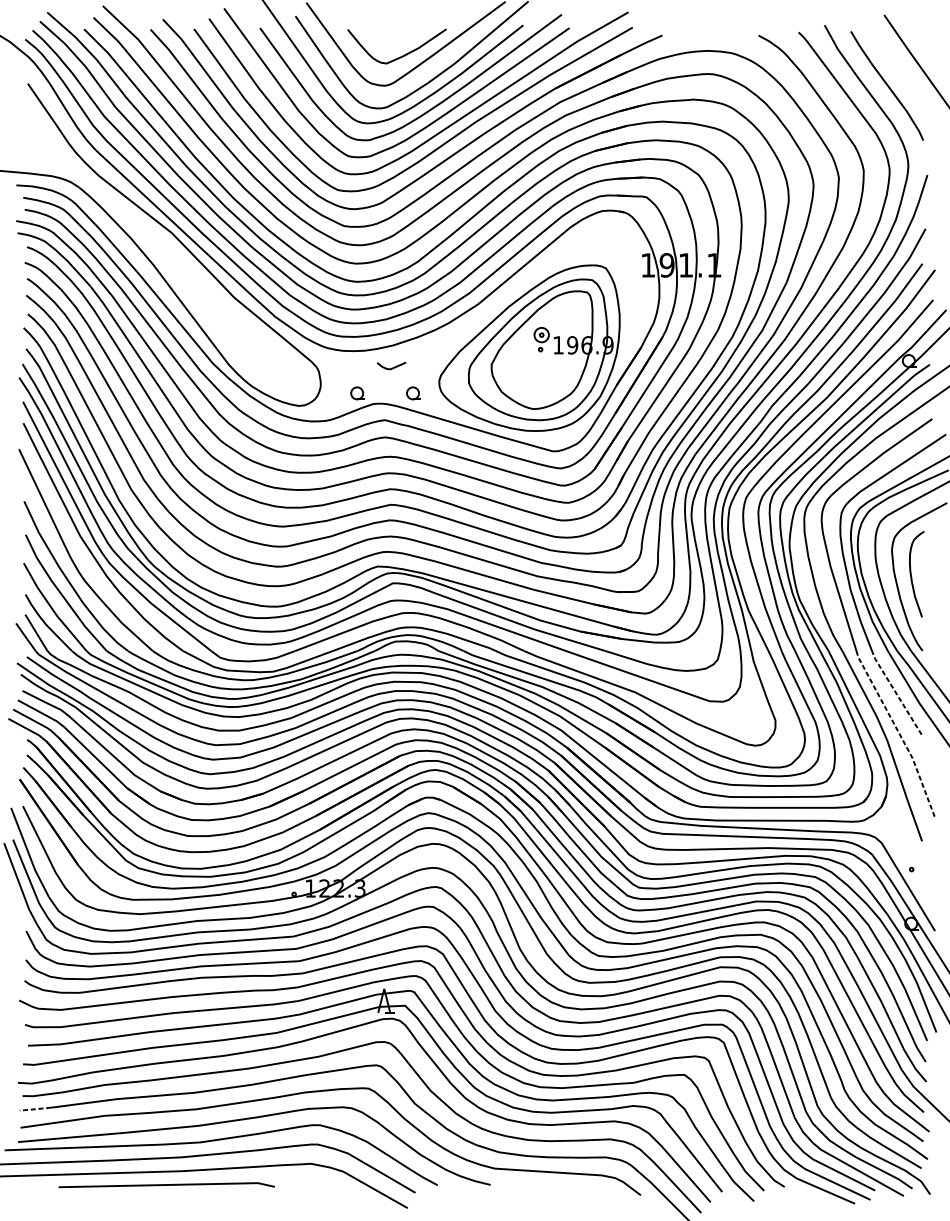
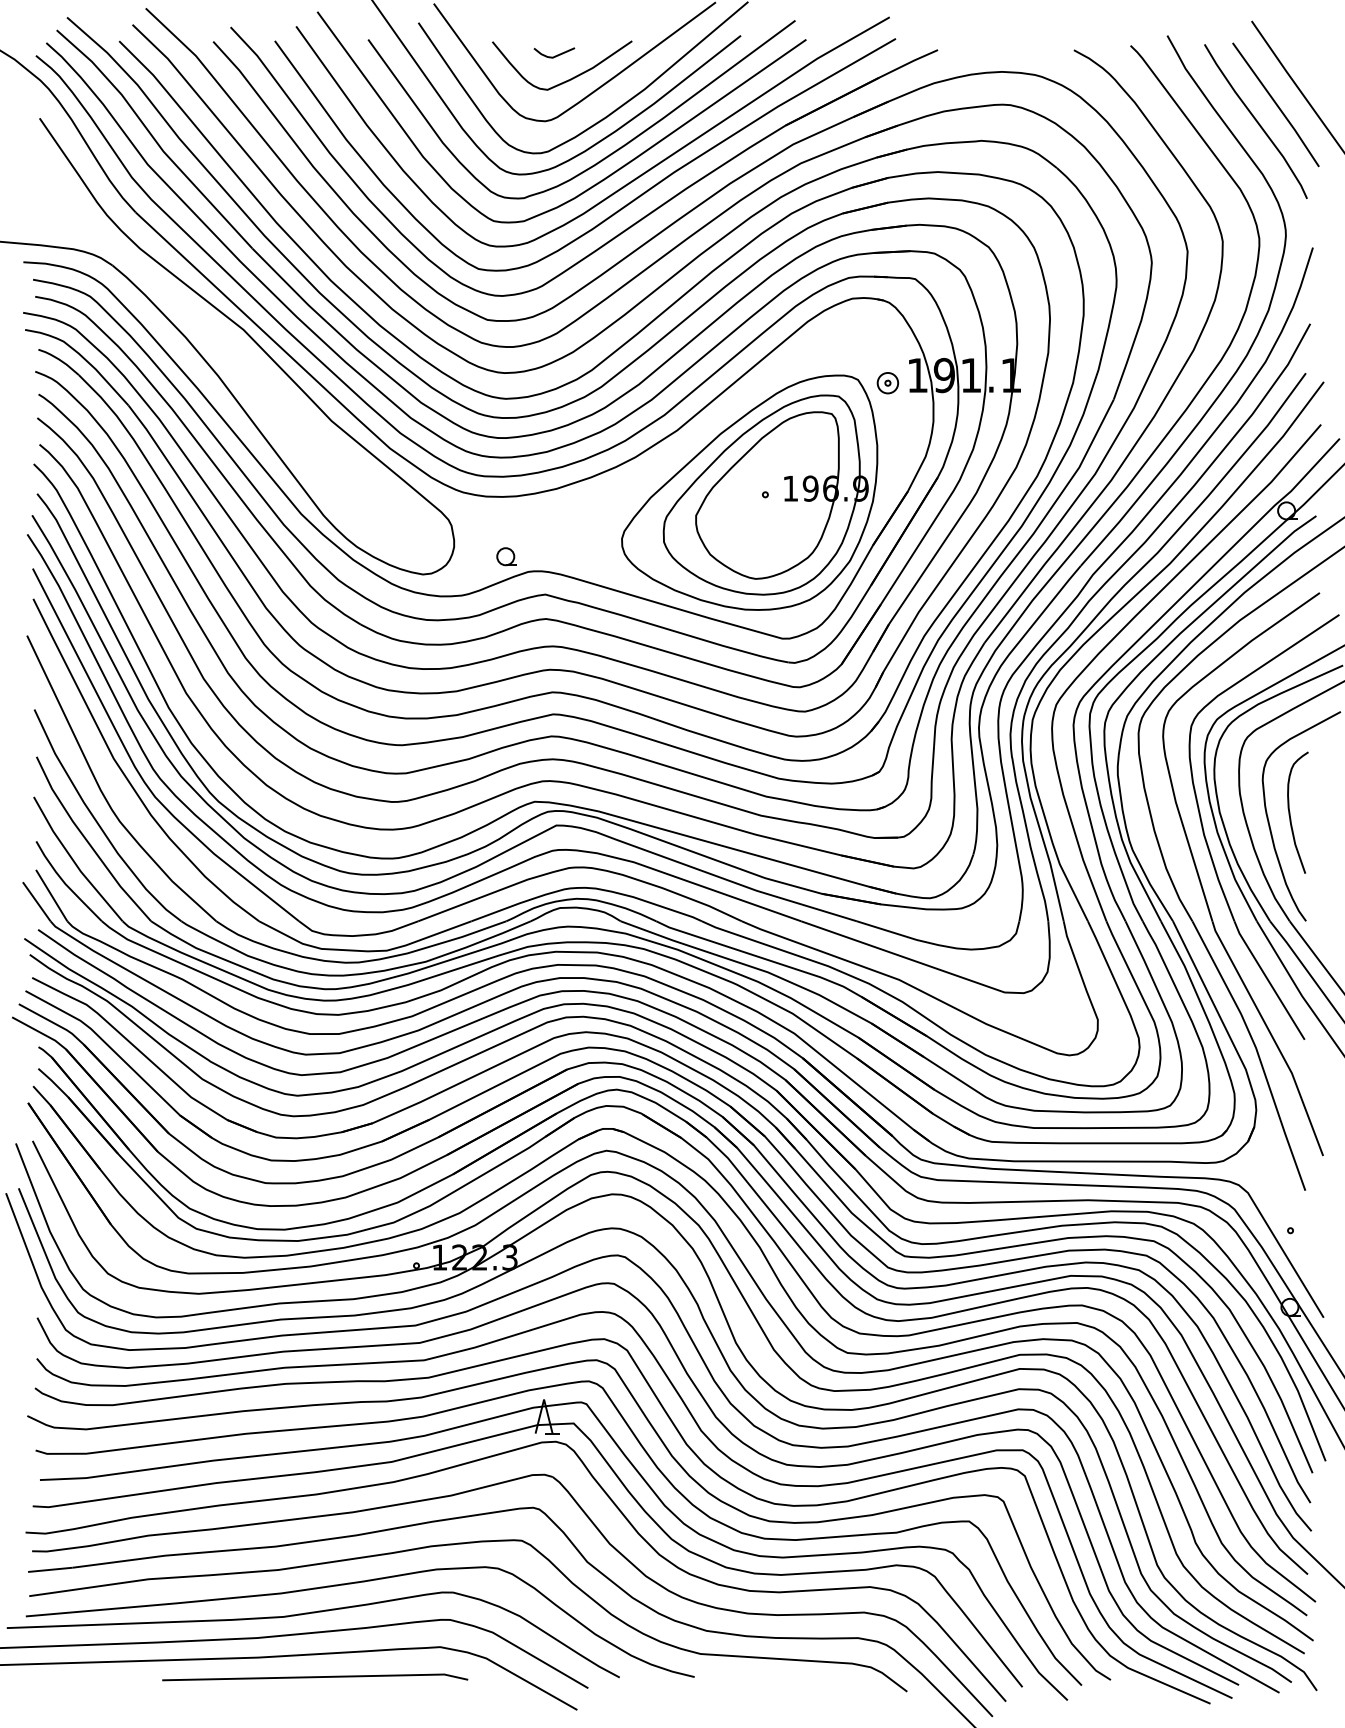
line: (901, 73) -> (1275, 104), added
part: (541, 335) -> (887, 383), moved
line: (392, 367) -> (555, 55), moved
part: (413, 393) -> (585, 556), removed
line: (896, 692) -> (1268, 980), dashed -> solid
line: (898, 732) -> (1272, 1036), dashed -> solid
line: (34, 1108) -> (49, 1569), dashed -> solid
line: (166, 1185) -> (315, 1677), moved

